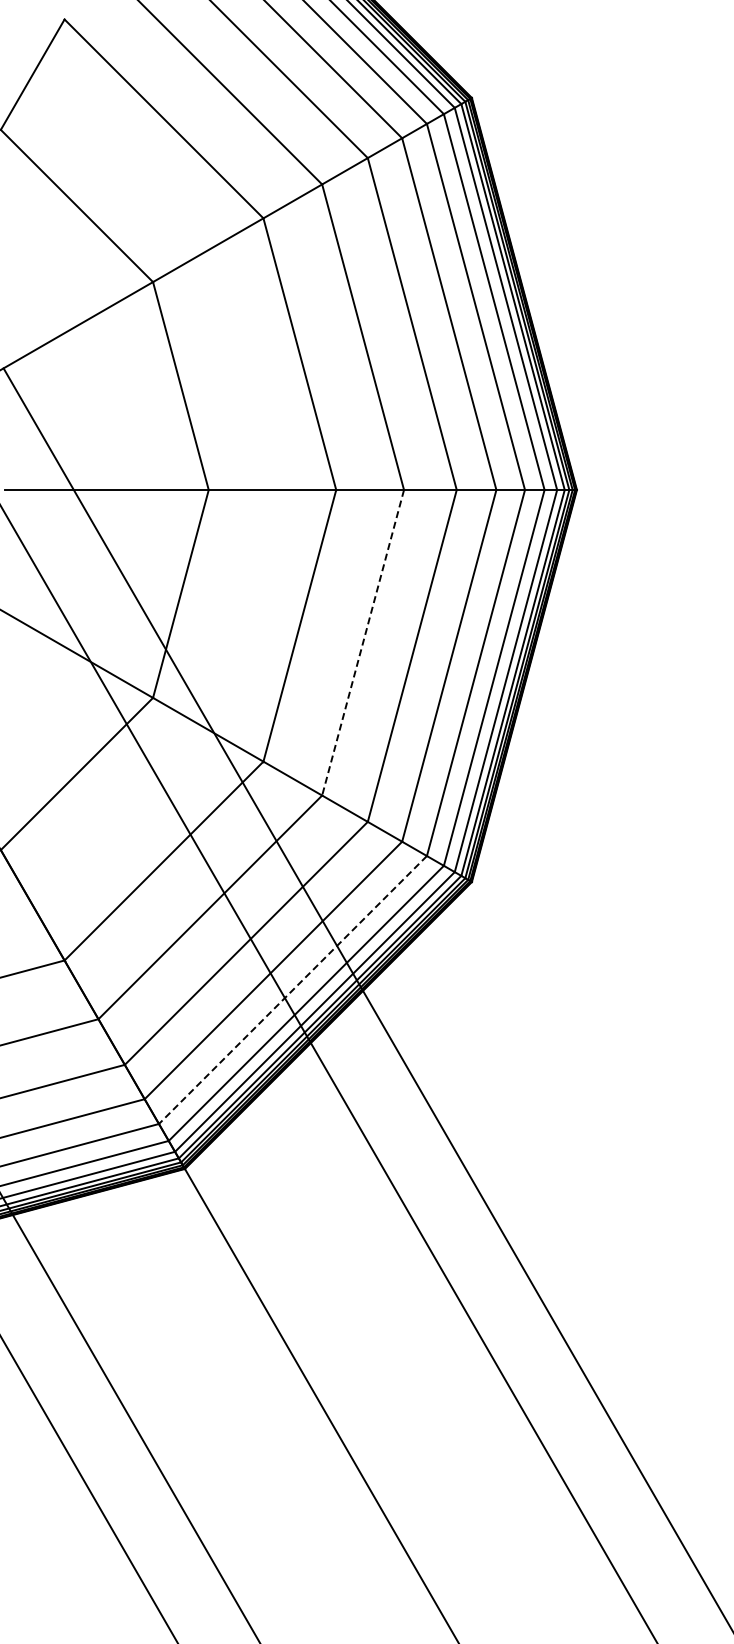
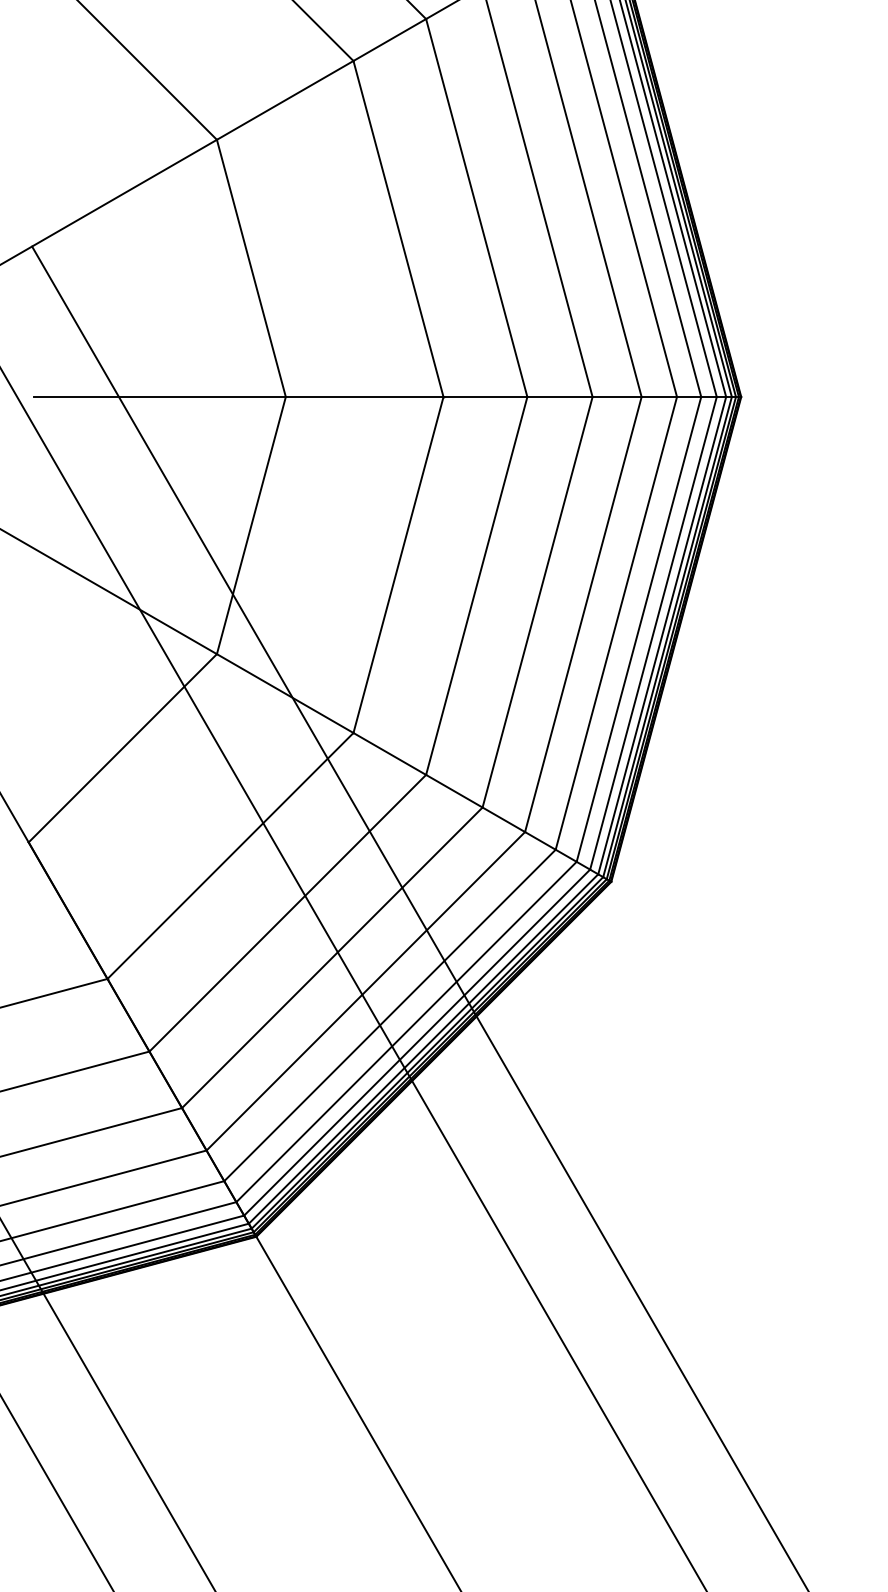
line: (362, 643) -> (475, 586), dashed -> solid
line: (292, 990) -> (389, 1016), dashed -> solid

